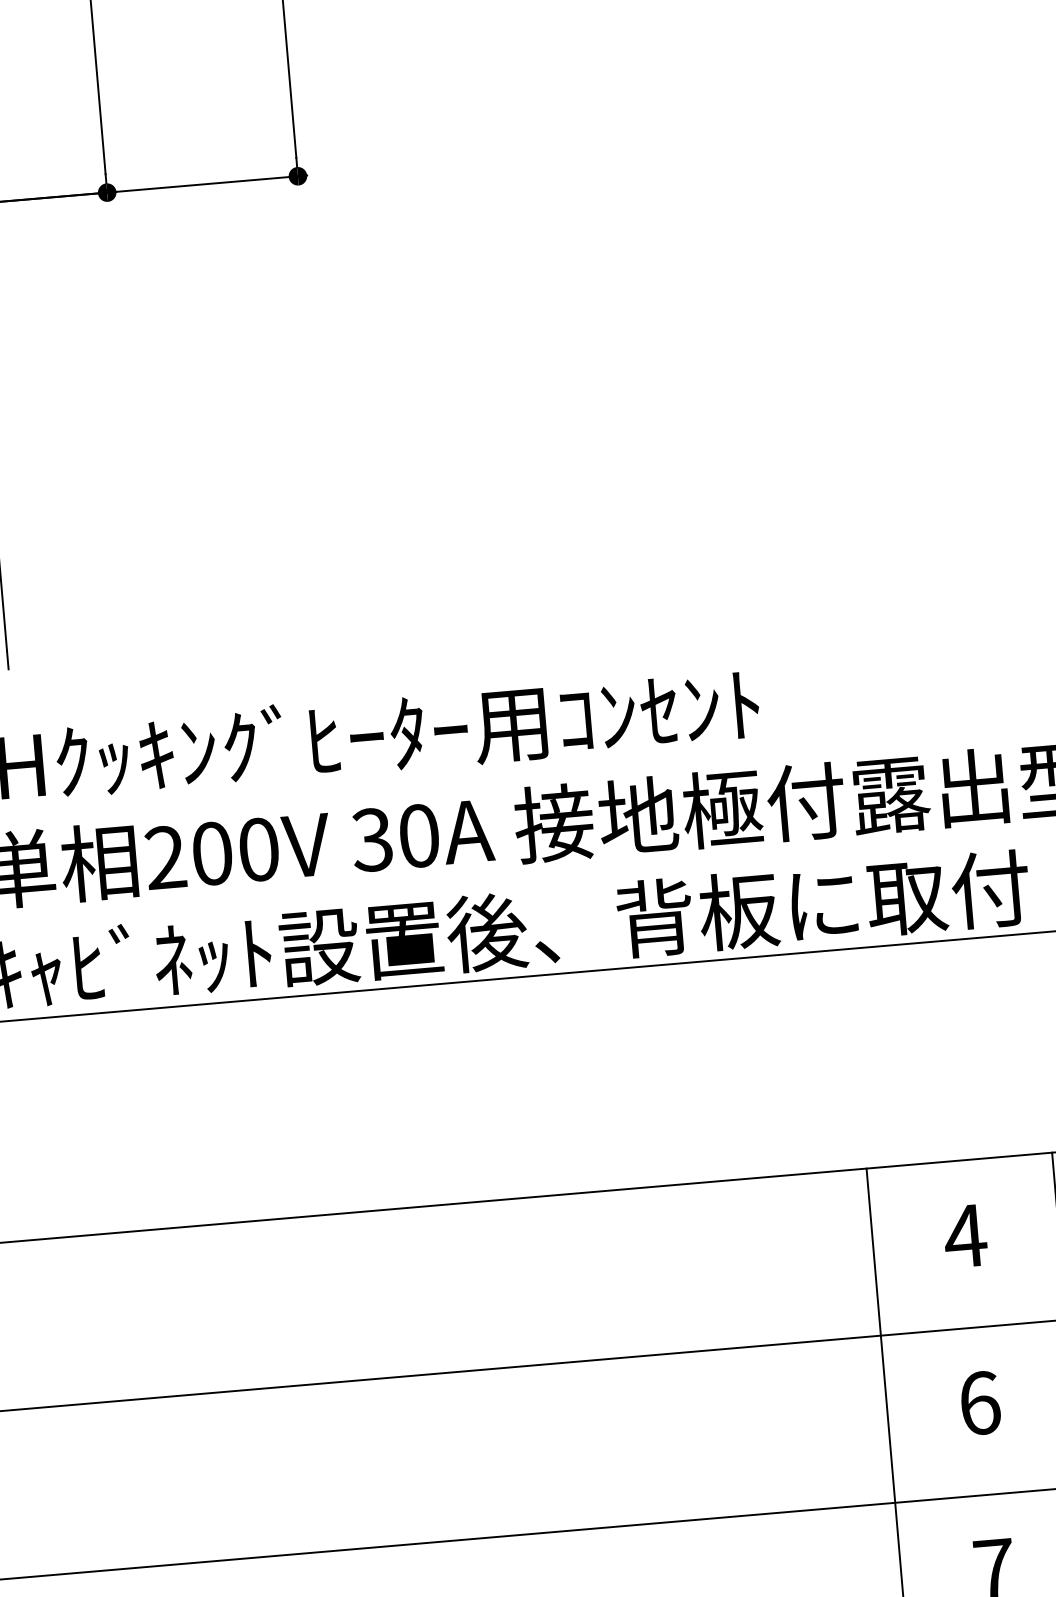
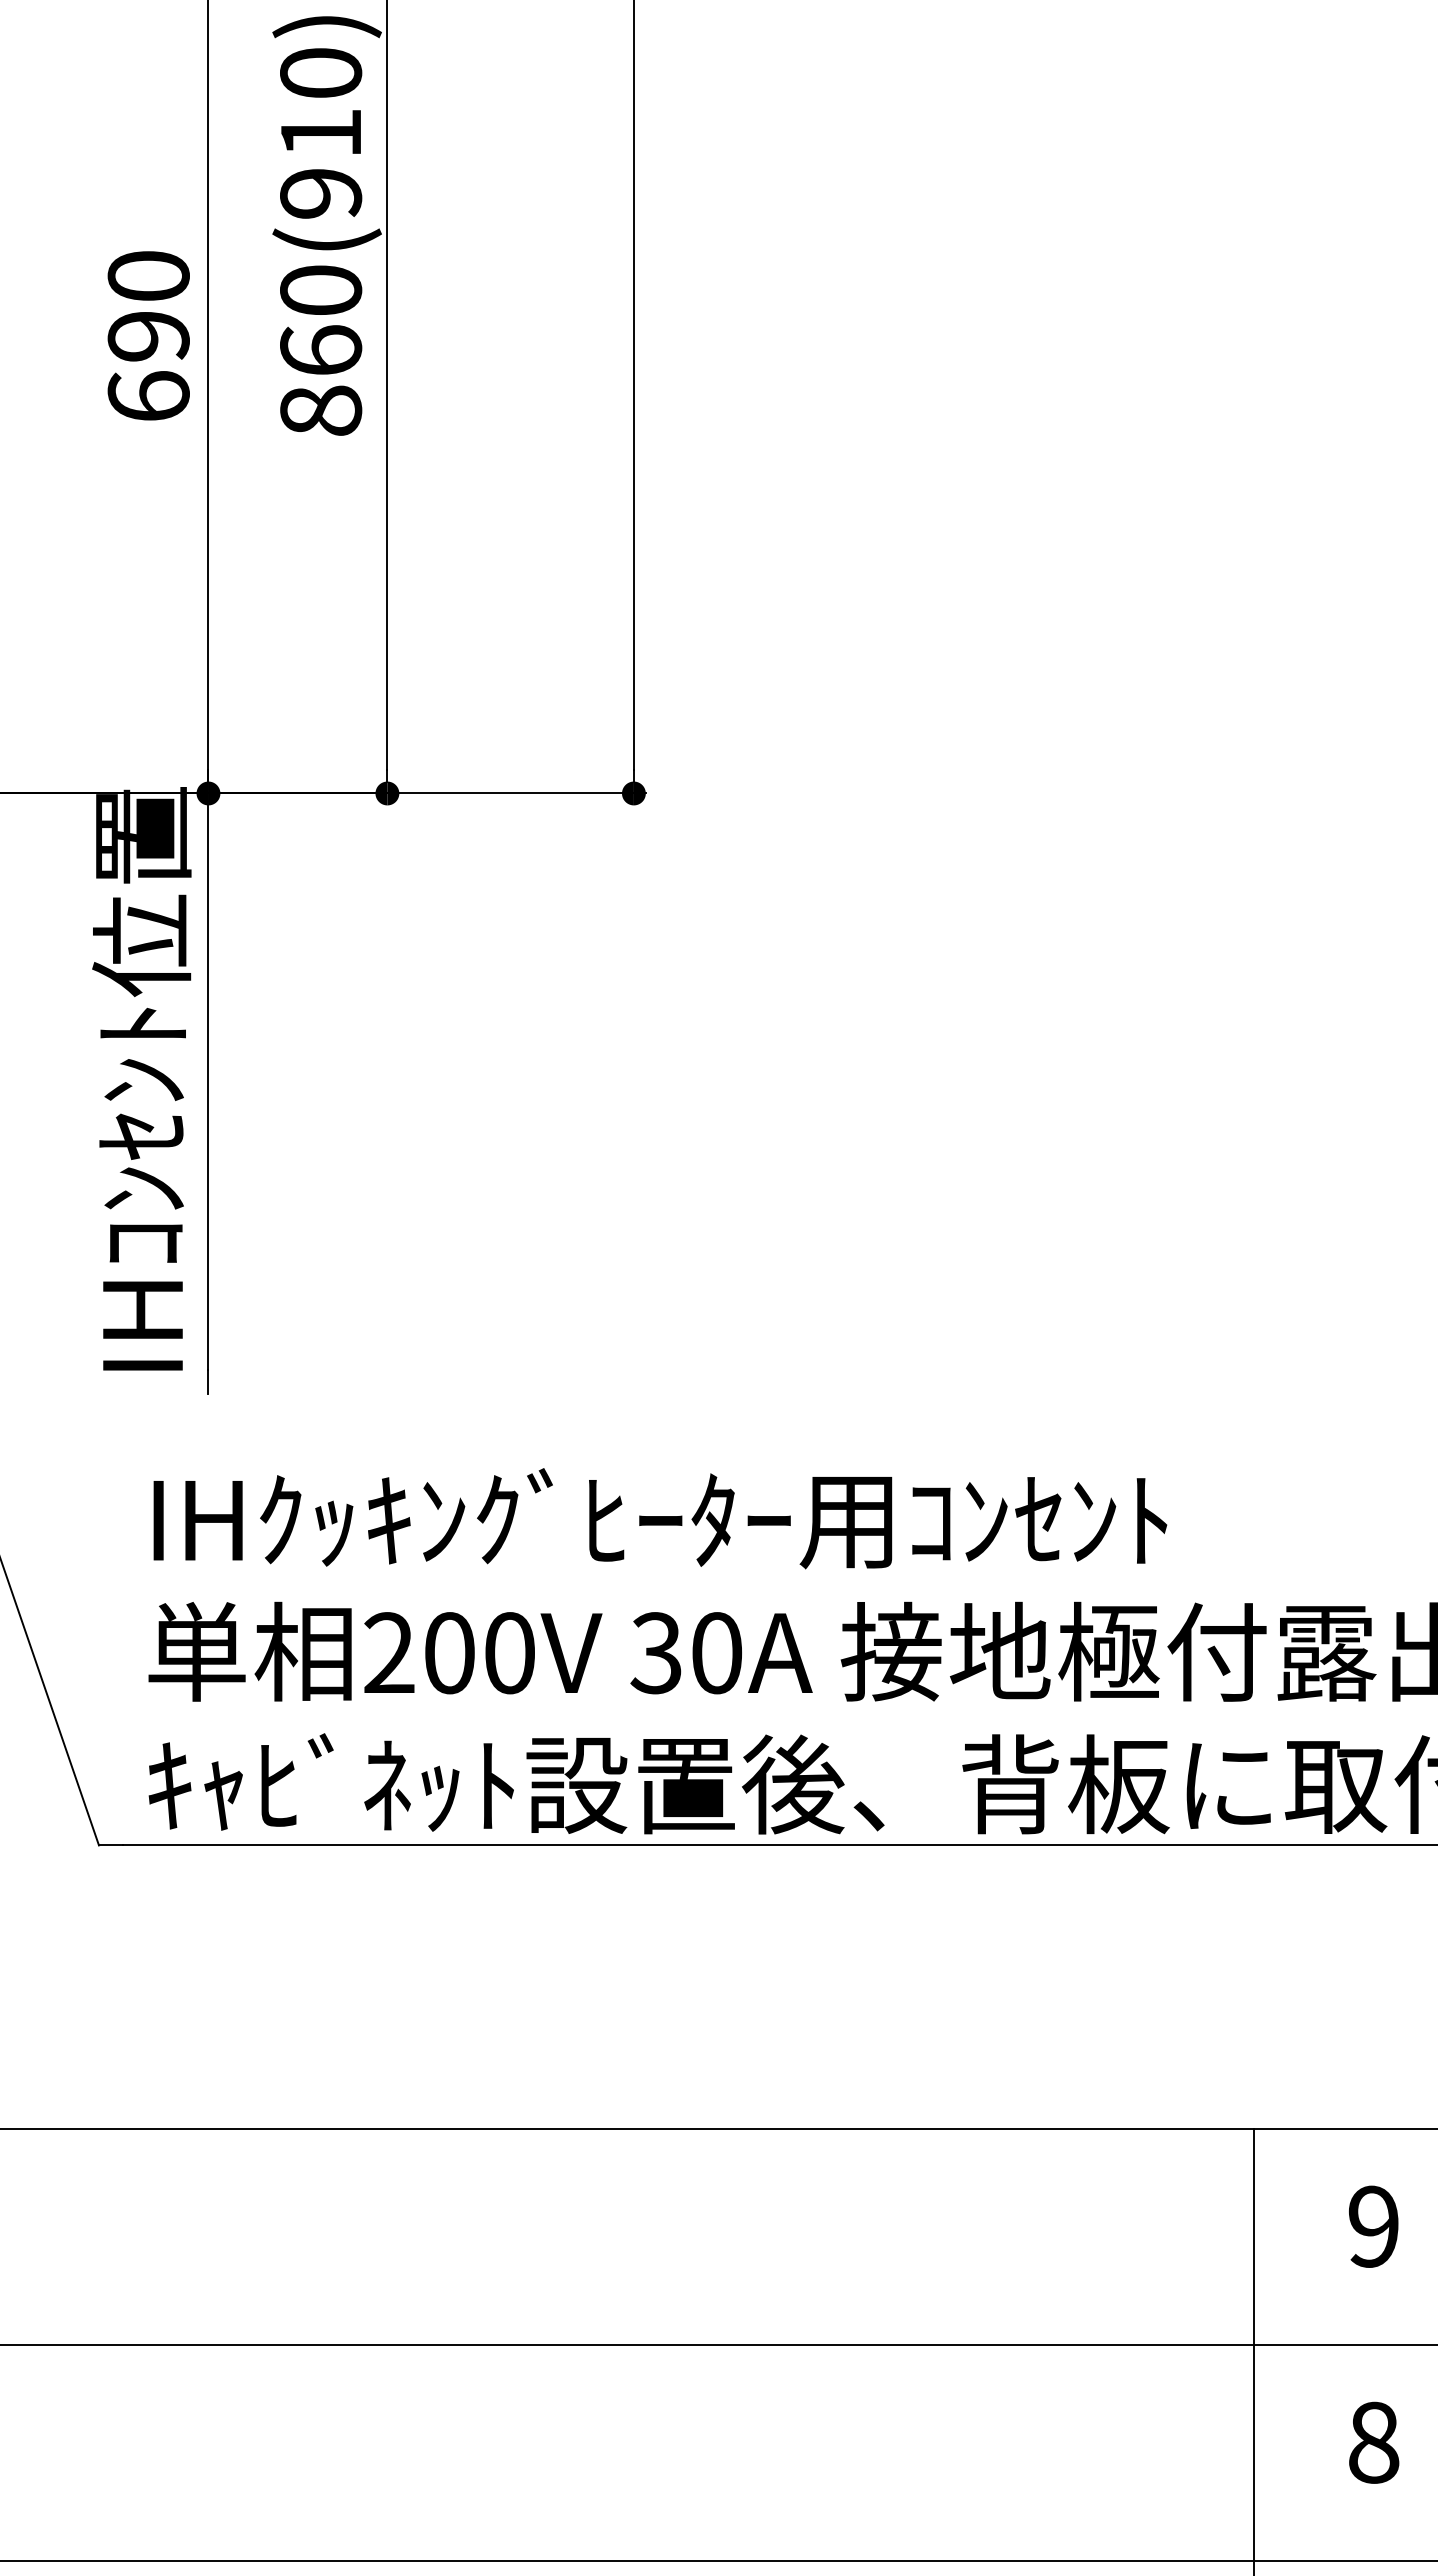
text: (965, 1236) -> (1373, 2226), 4 -> 9
text: (980, 1403) -> (1374, 2442), 6 -> 8

